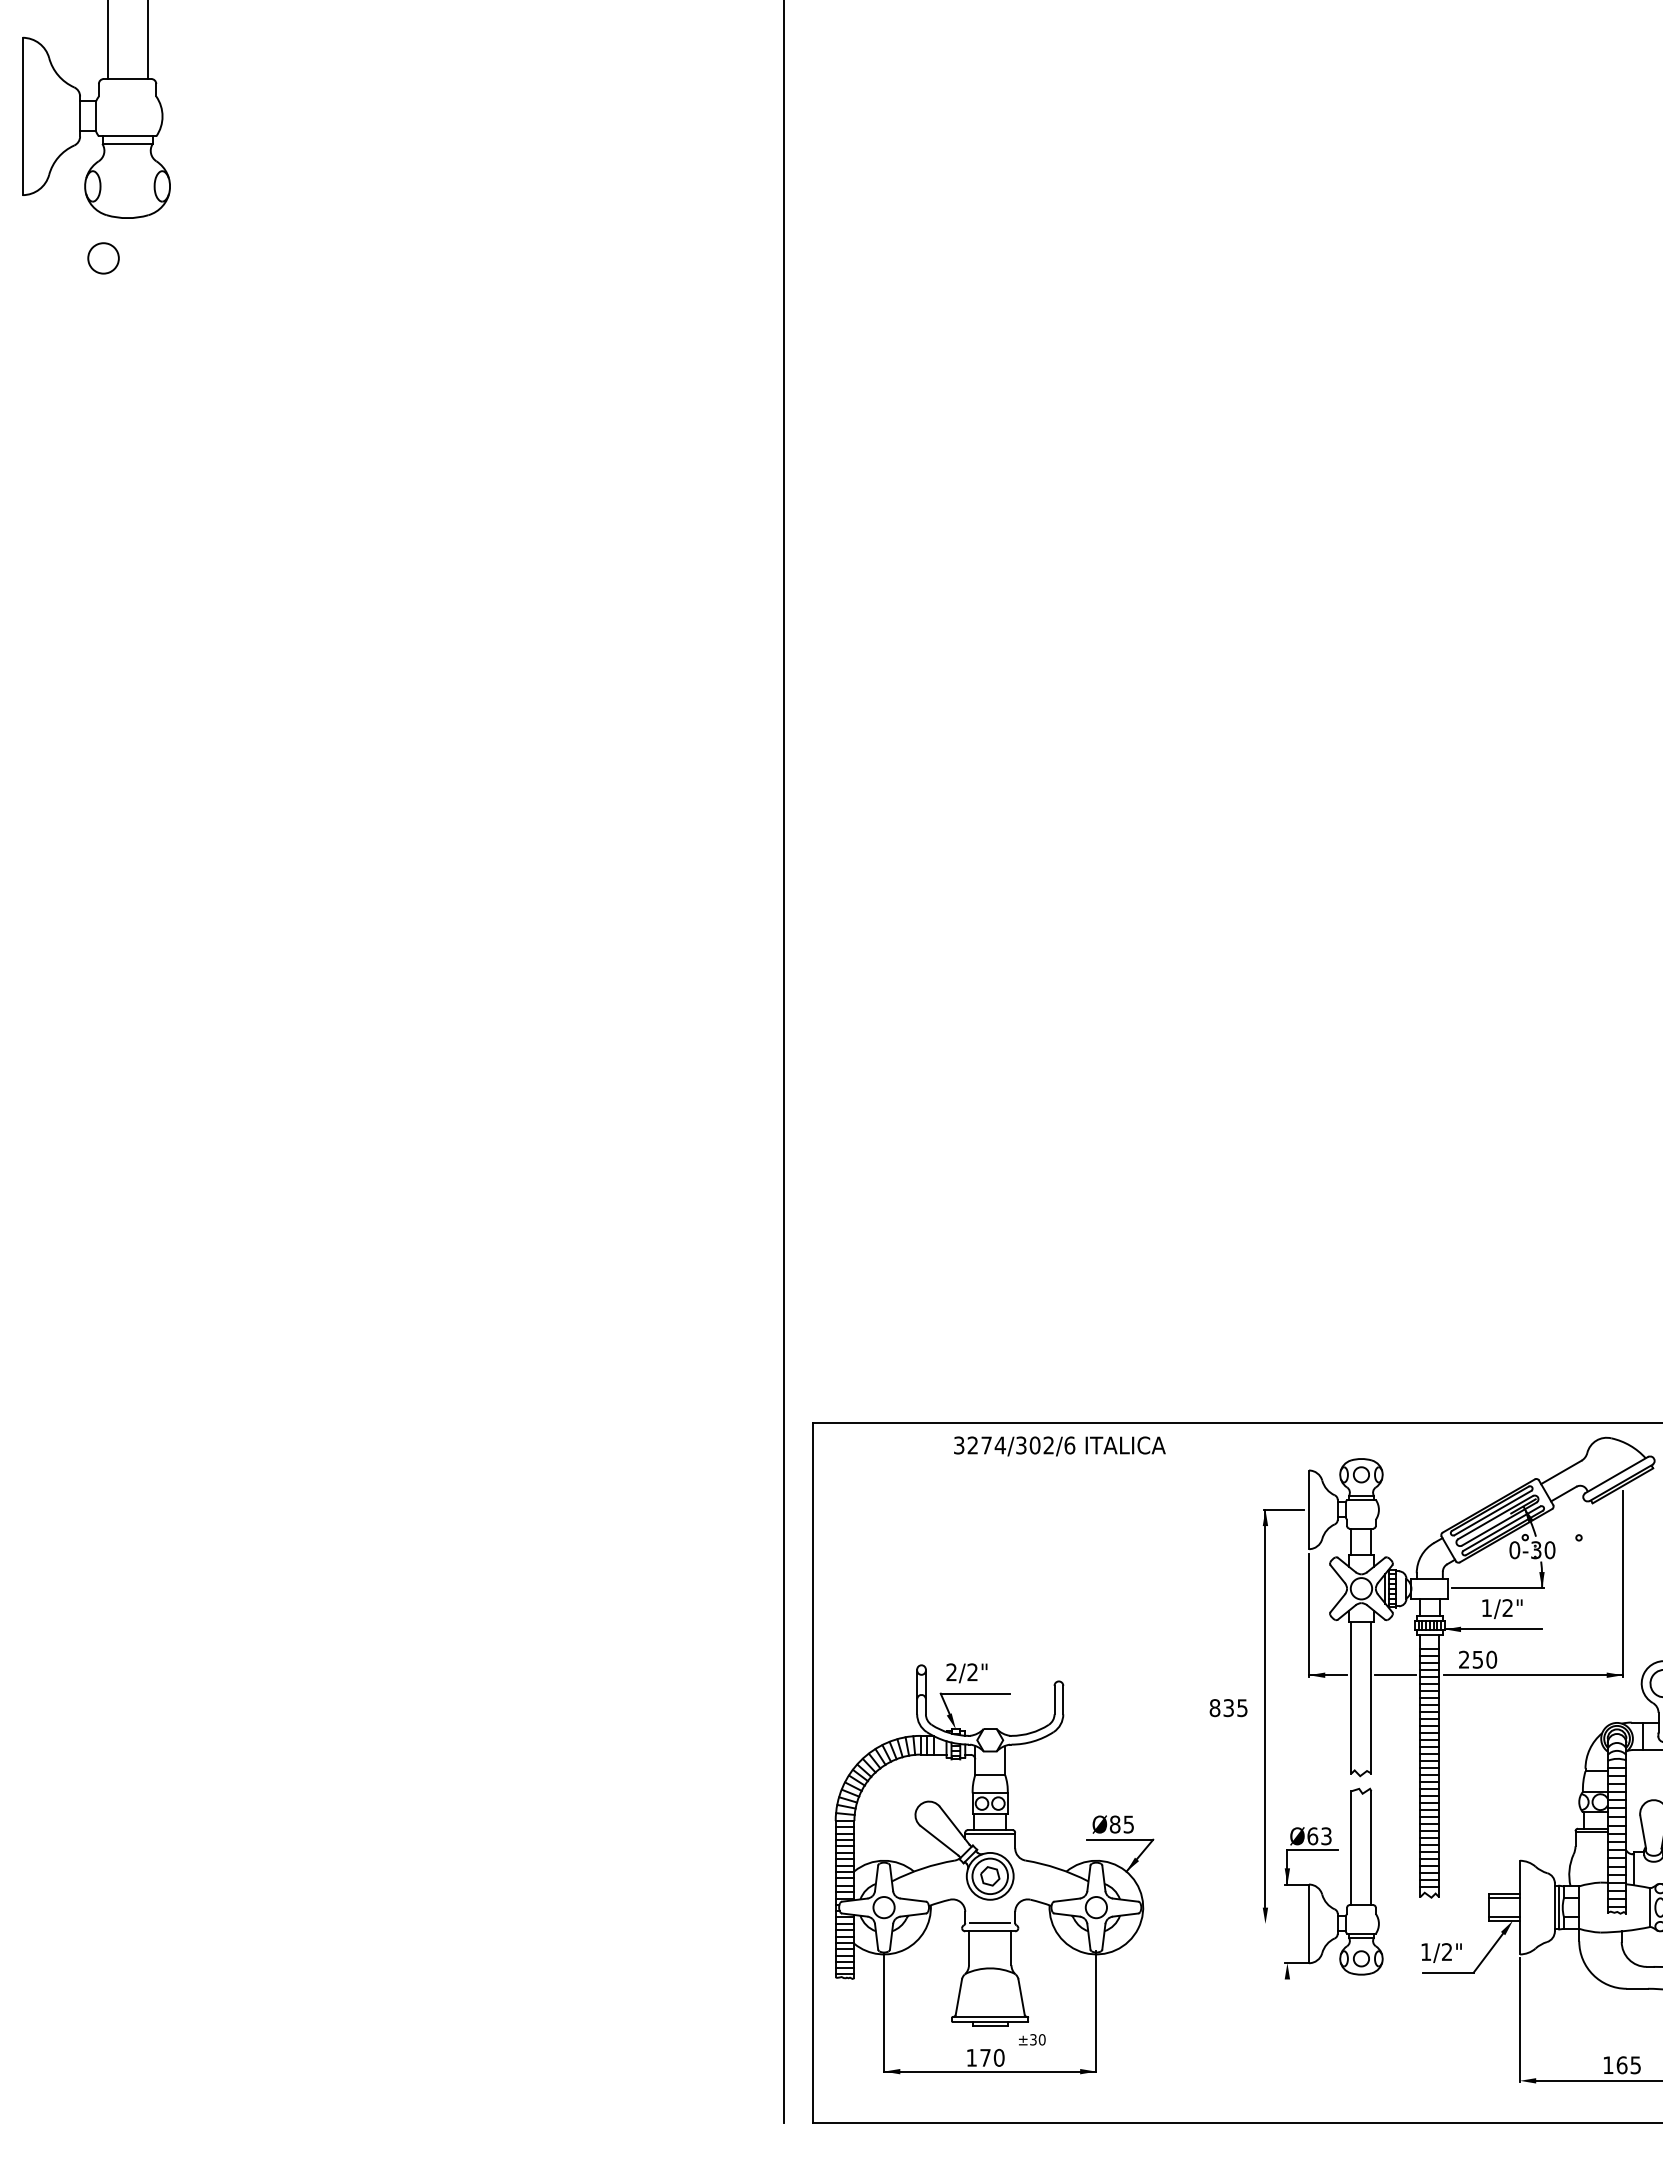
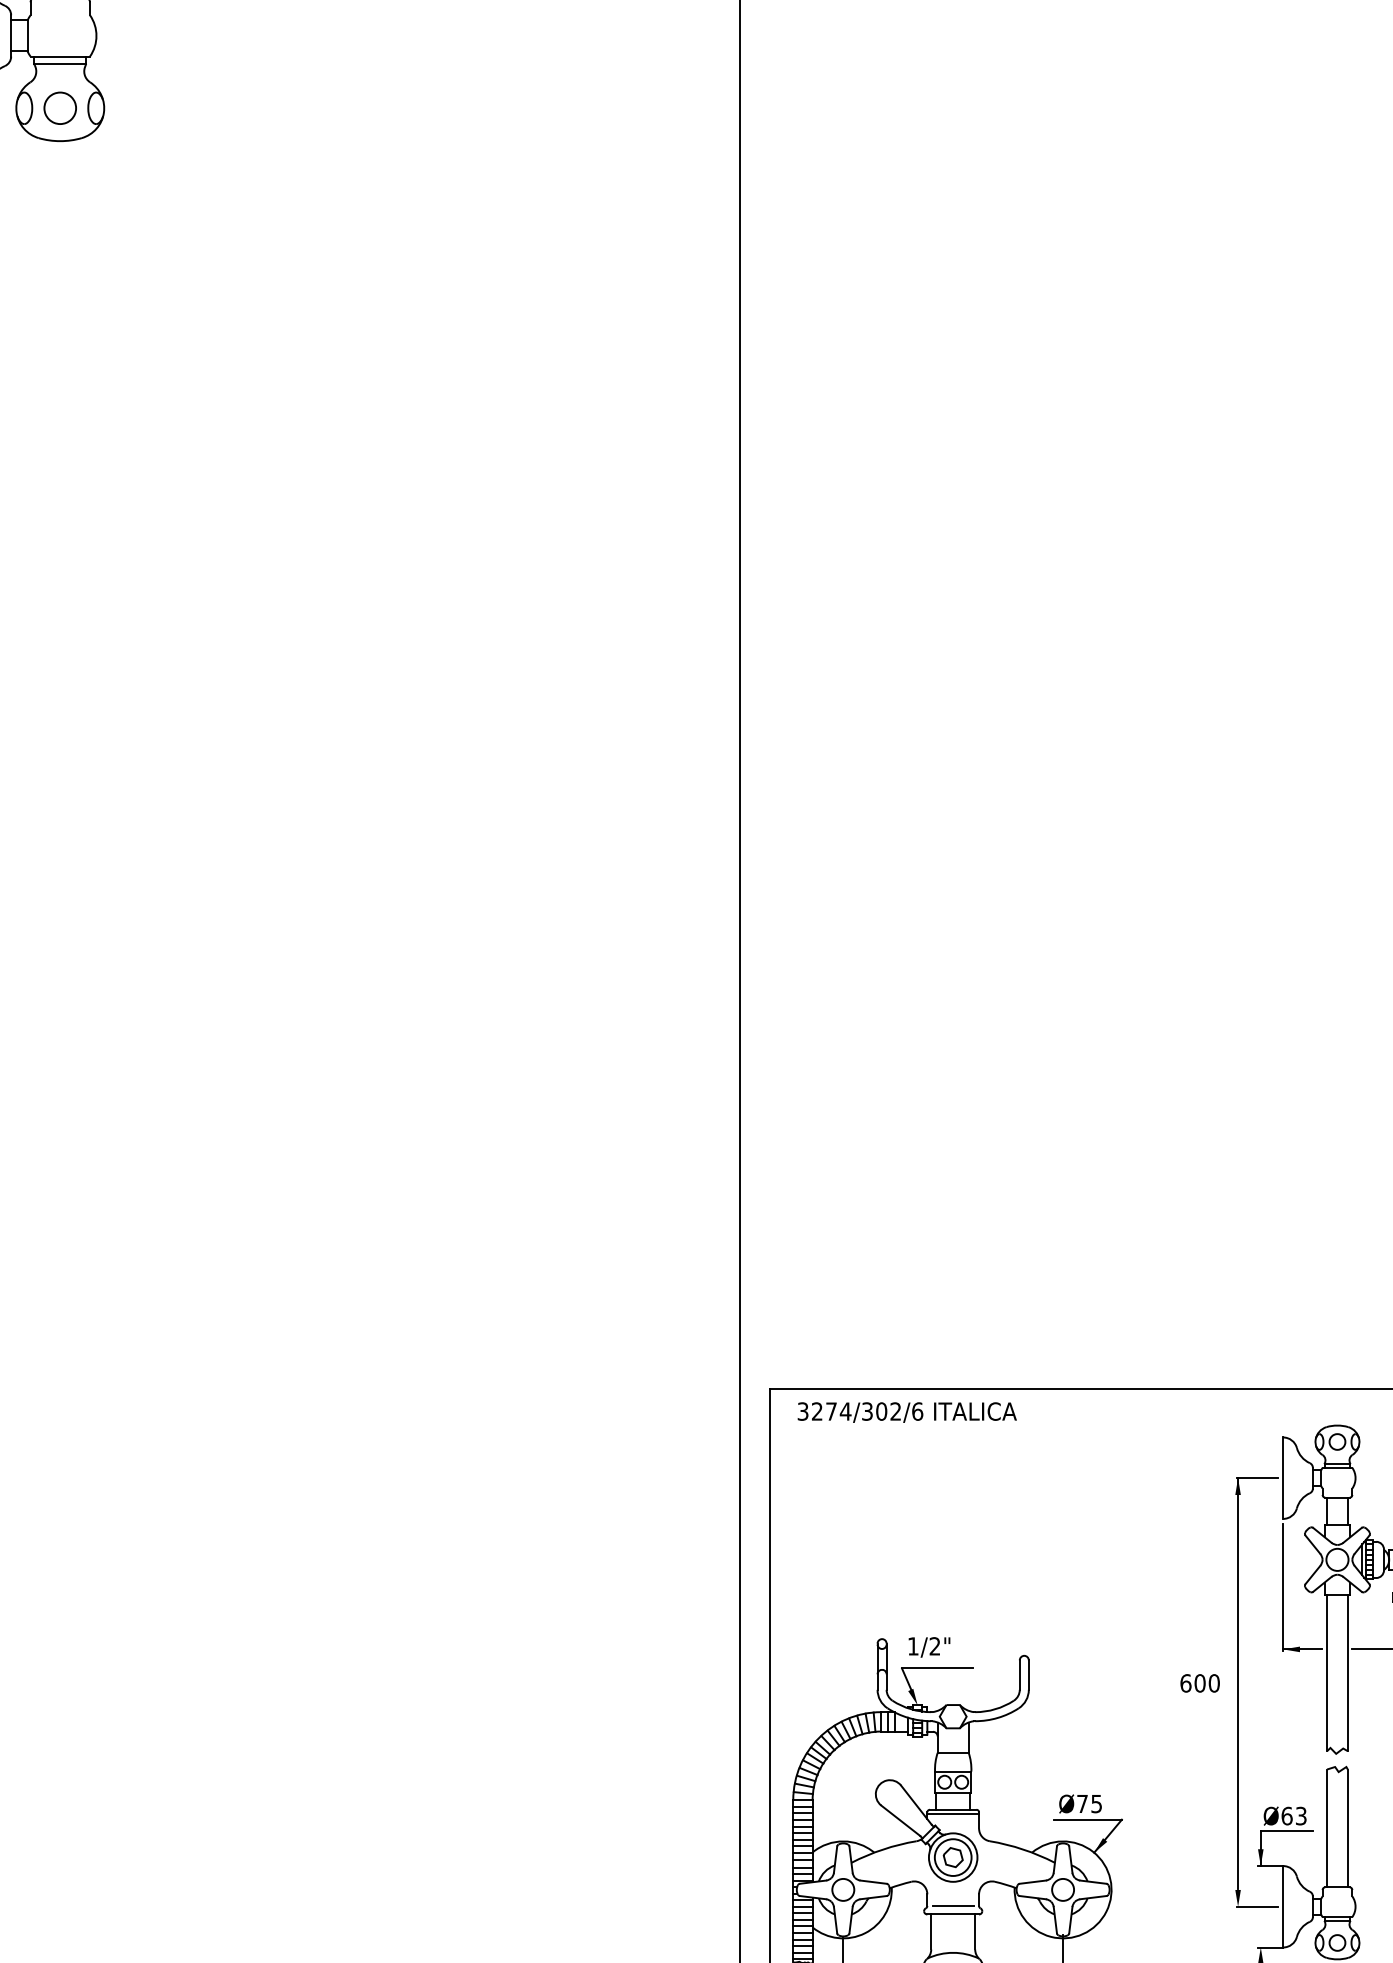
part: (103, 258) -> (60, 108), moved
text: (1059, 1446) -> (906, 1412), moved
text: (951, 1671) -> (913, 1645), 2/2" -> 1/2"
text: (1228, 1708) -> (1199, 1683), 835 -> 600
text: (1114, 1824) -> (1081, 1803), Ø85 -> Ø75
line: (1284, 1923) -> (1257, 1906), added

